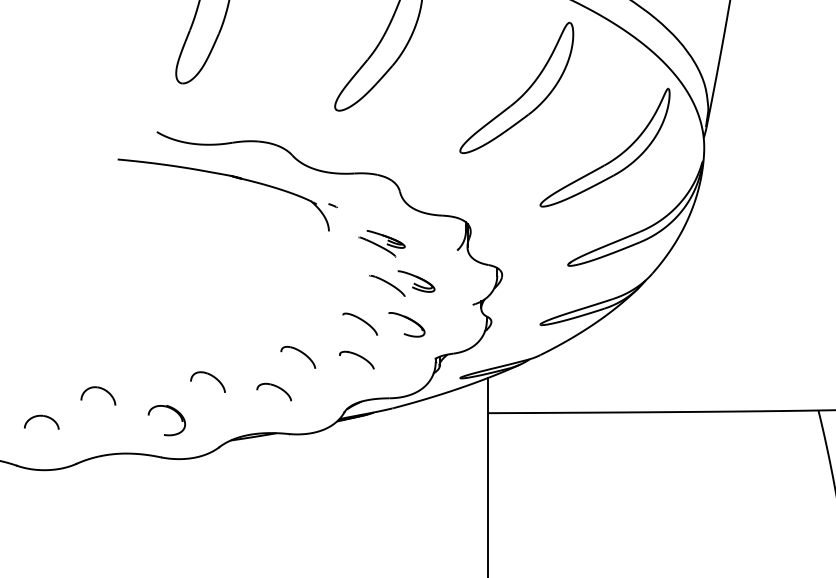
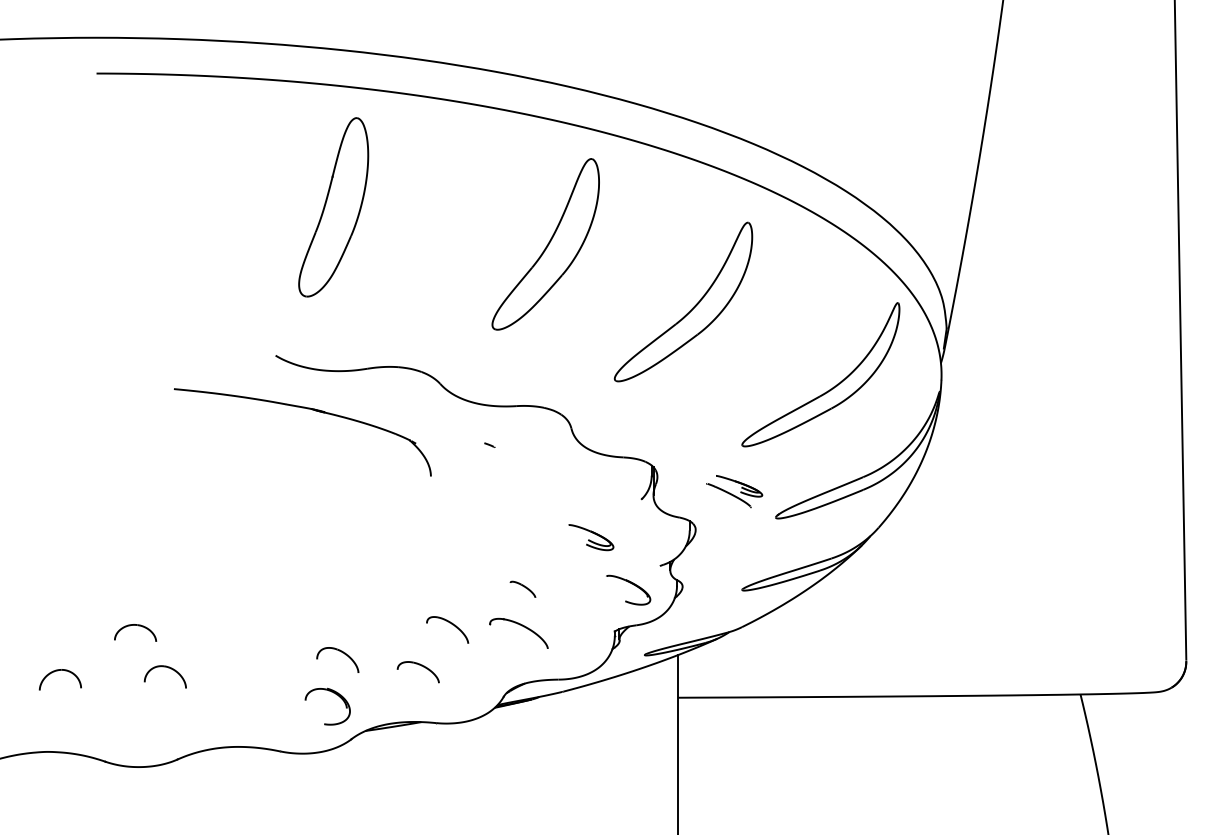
part: (523, 93) -> (691, 308), moved
part: (227, 176) -> (307, 409), moved
part: (382, 243) -> (734, 491), moved
part: (387, 285) -> (556, 542), removed
part: (359, 324) -> (522, 589), size x0.6
part: (406, 324) -> (628, 589), moved
part: (356, 360) -> (518, 633), size x1.4
part: (100, 389) -> (168, 668), moved
part: (174, 411) -> (336, 695), moved
part: (44, 417) -> (138, 626), moved

